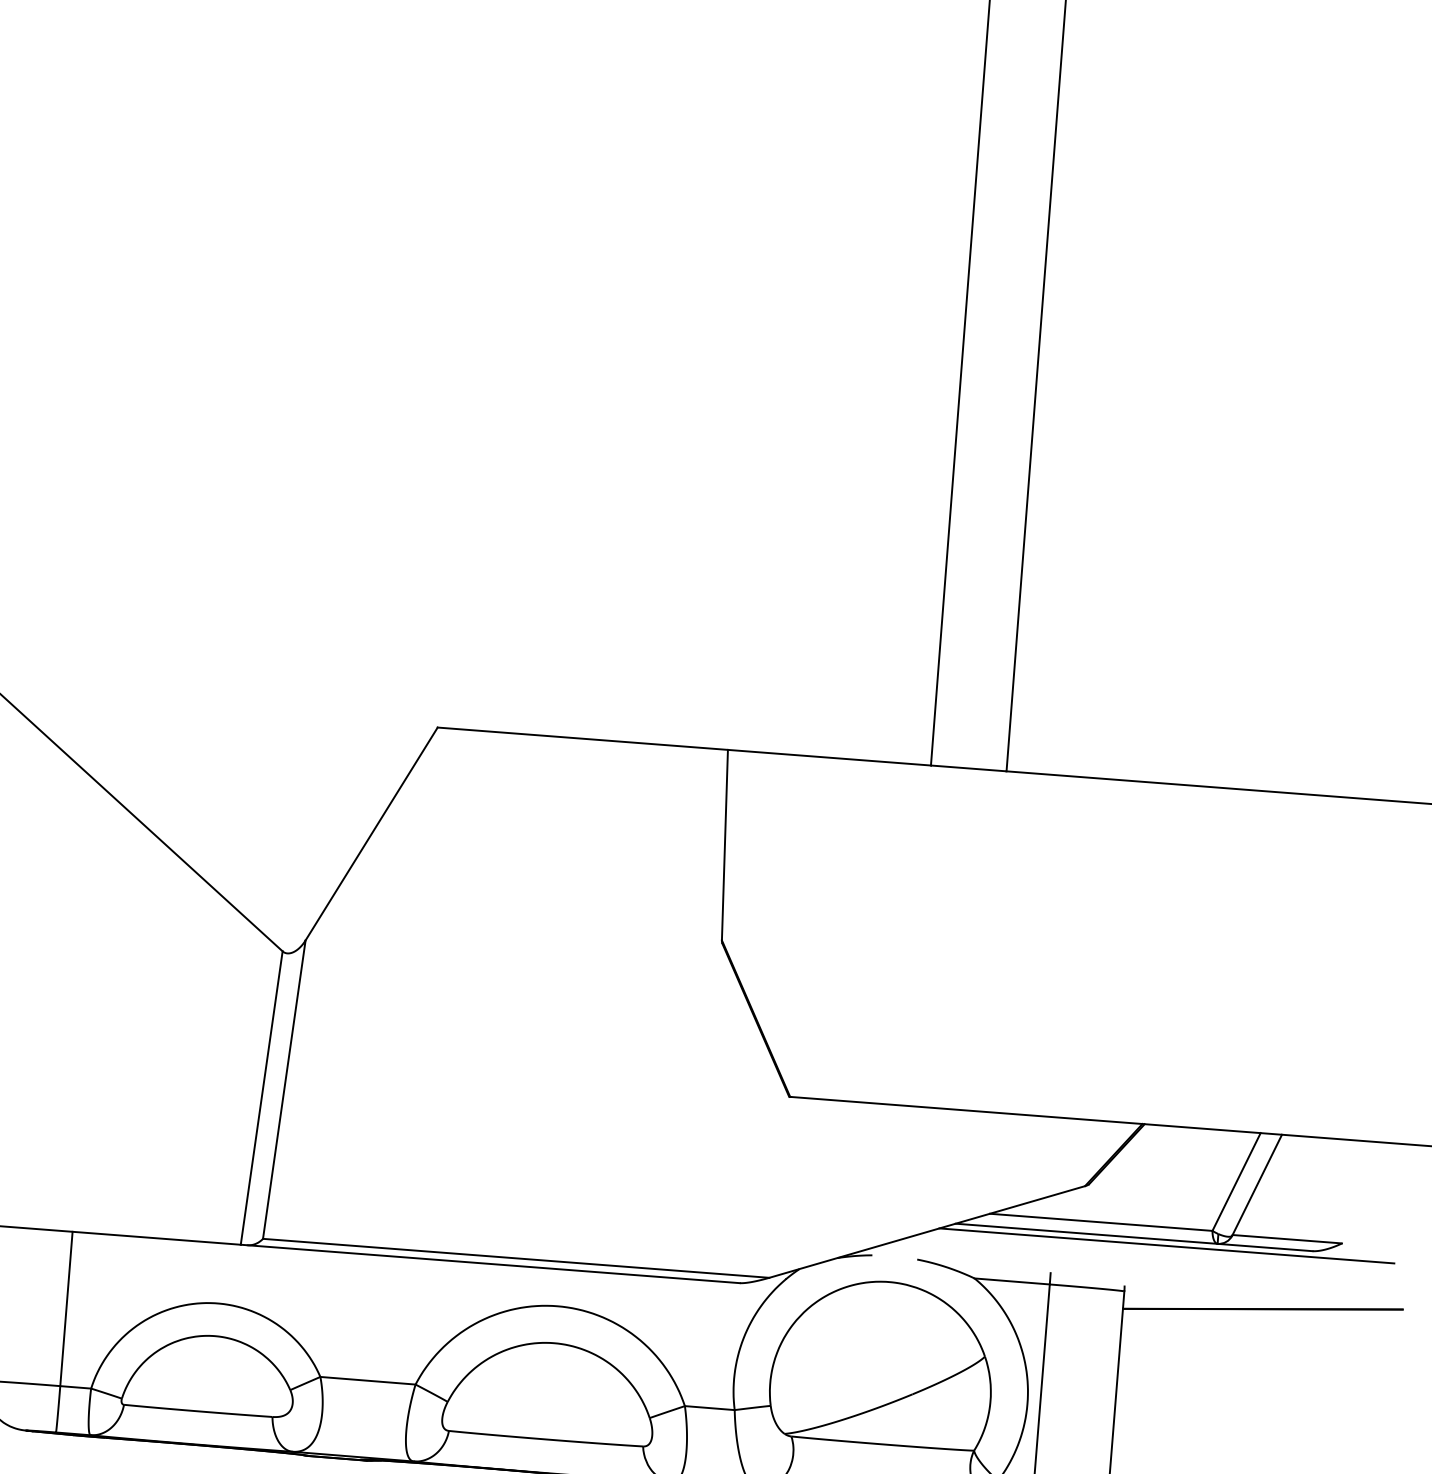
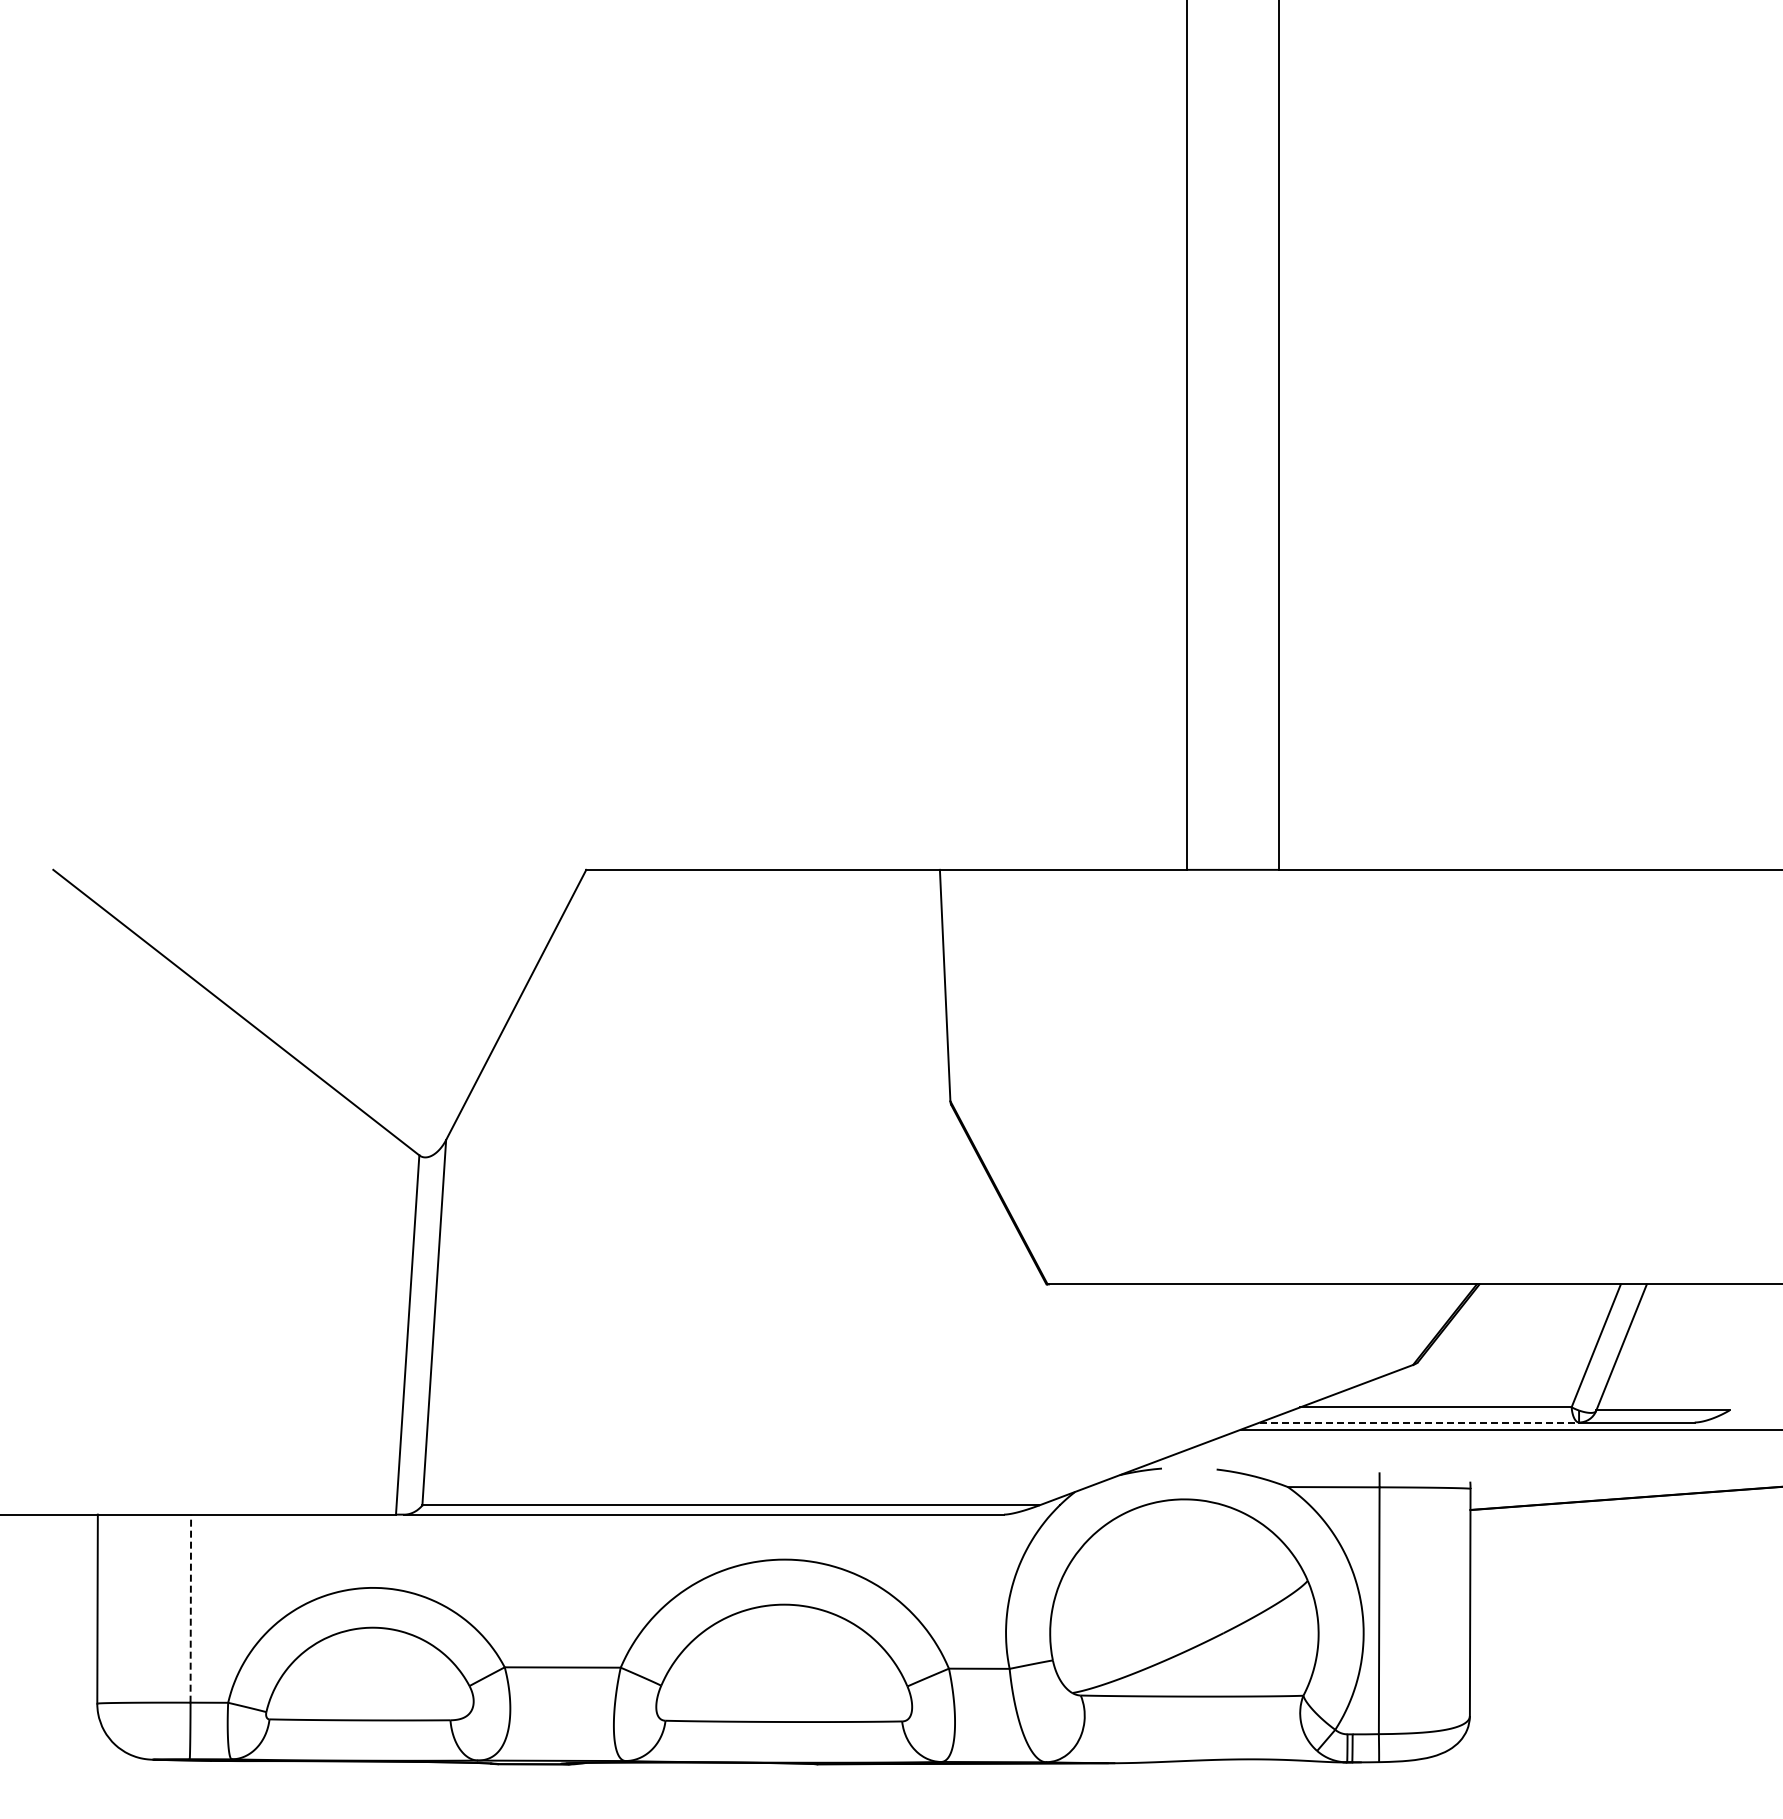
line: (1086, 1233) -> (1419, 1422), solid -> dashed
line: (66, 1308) -> (190, 1608), solid -> dashed

